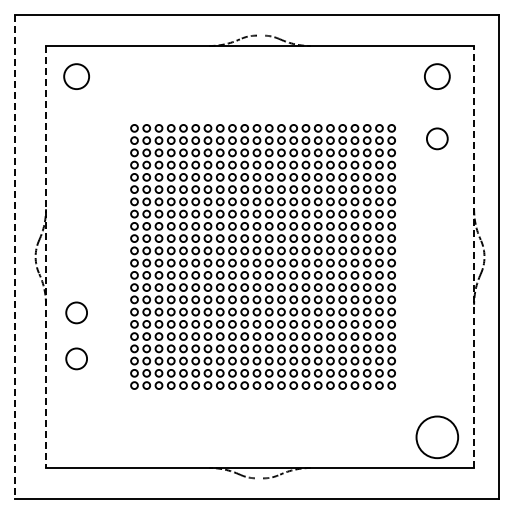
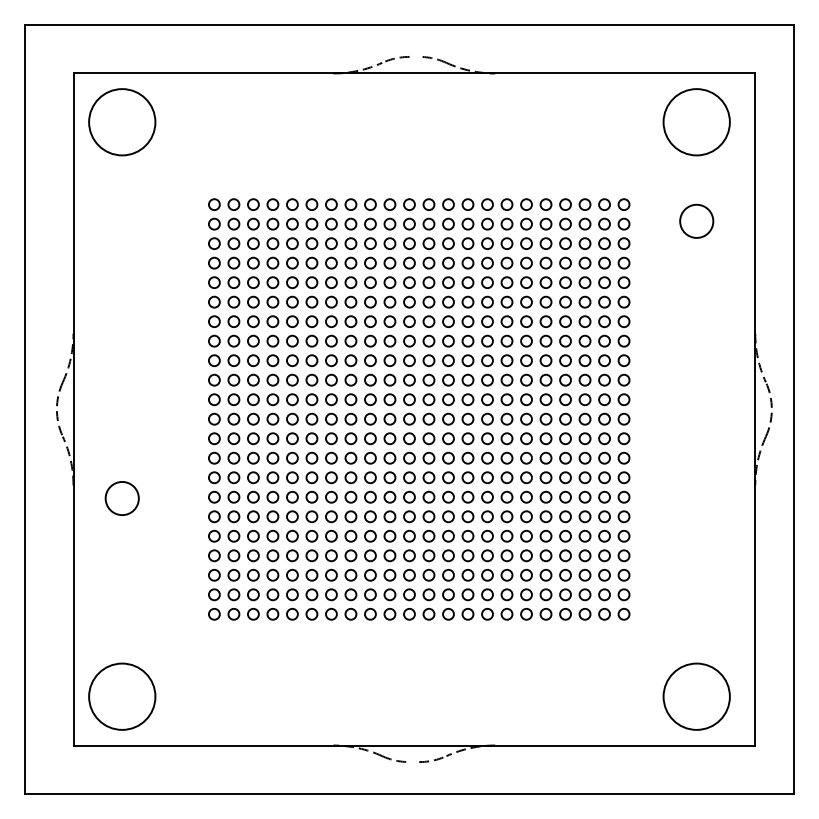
circle: (76, 76) -> (122, 122), size x1.67
circle: (437, 76) -> (696, 122), size x1.67
line: (15, 257) -> (24, 410), dashed -> solid
line: (46, 257) -> (74, 410), dashed -> solid
line: (474, 257) -> (755, 410), dashed -> solid
circle: (76, 358) -> (122, 571), removed
circle: (76, 437) -> (122, 696), added

